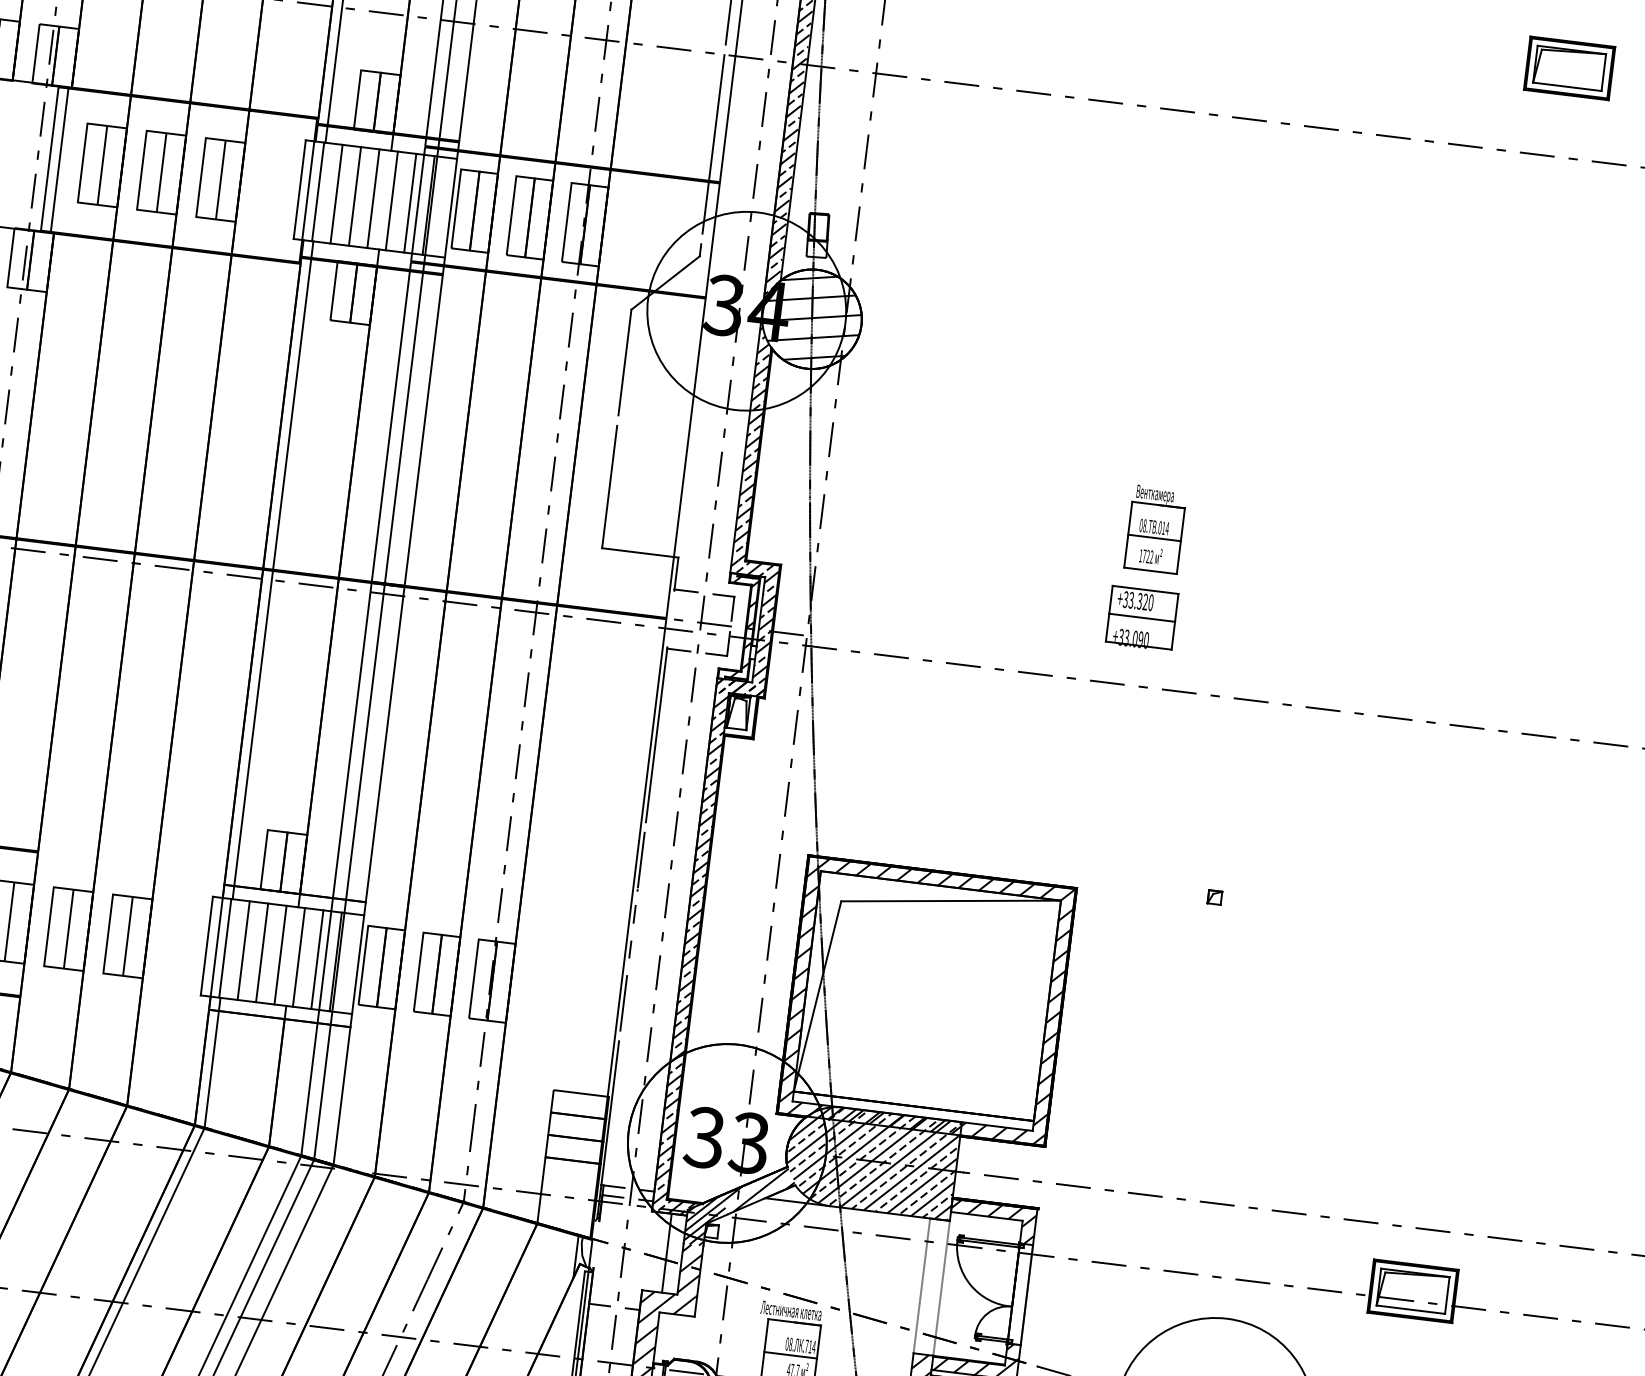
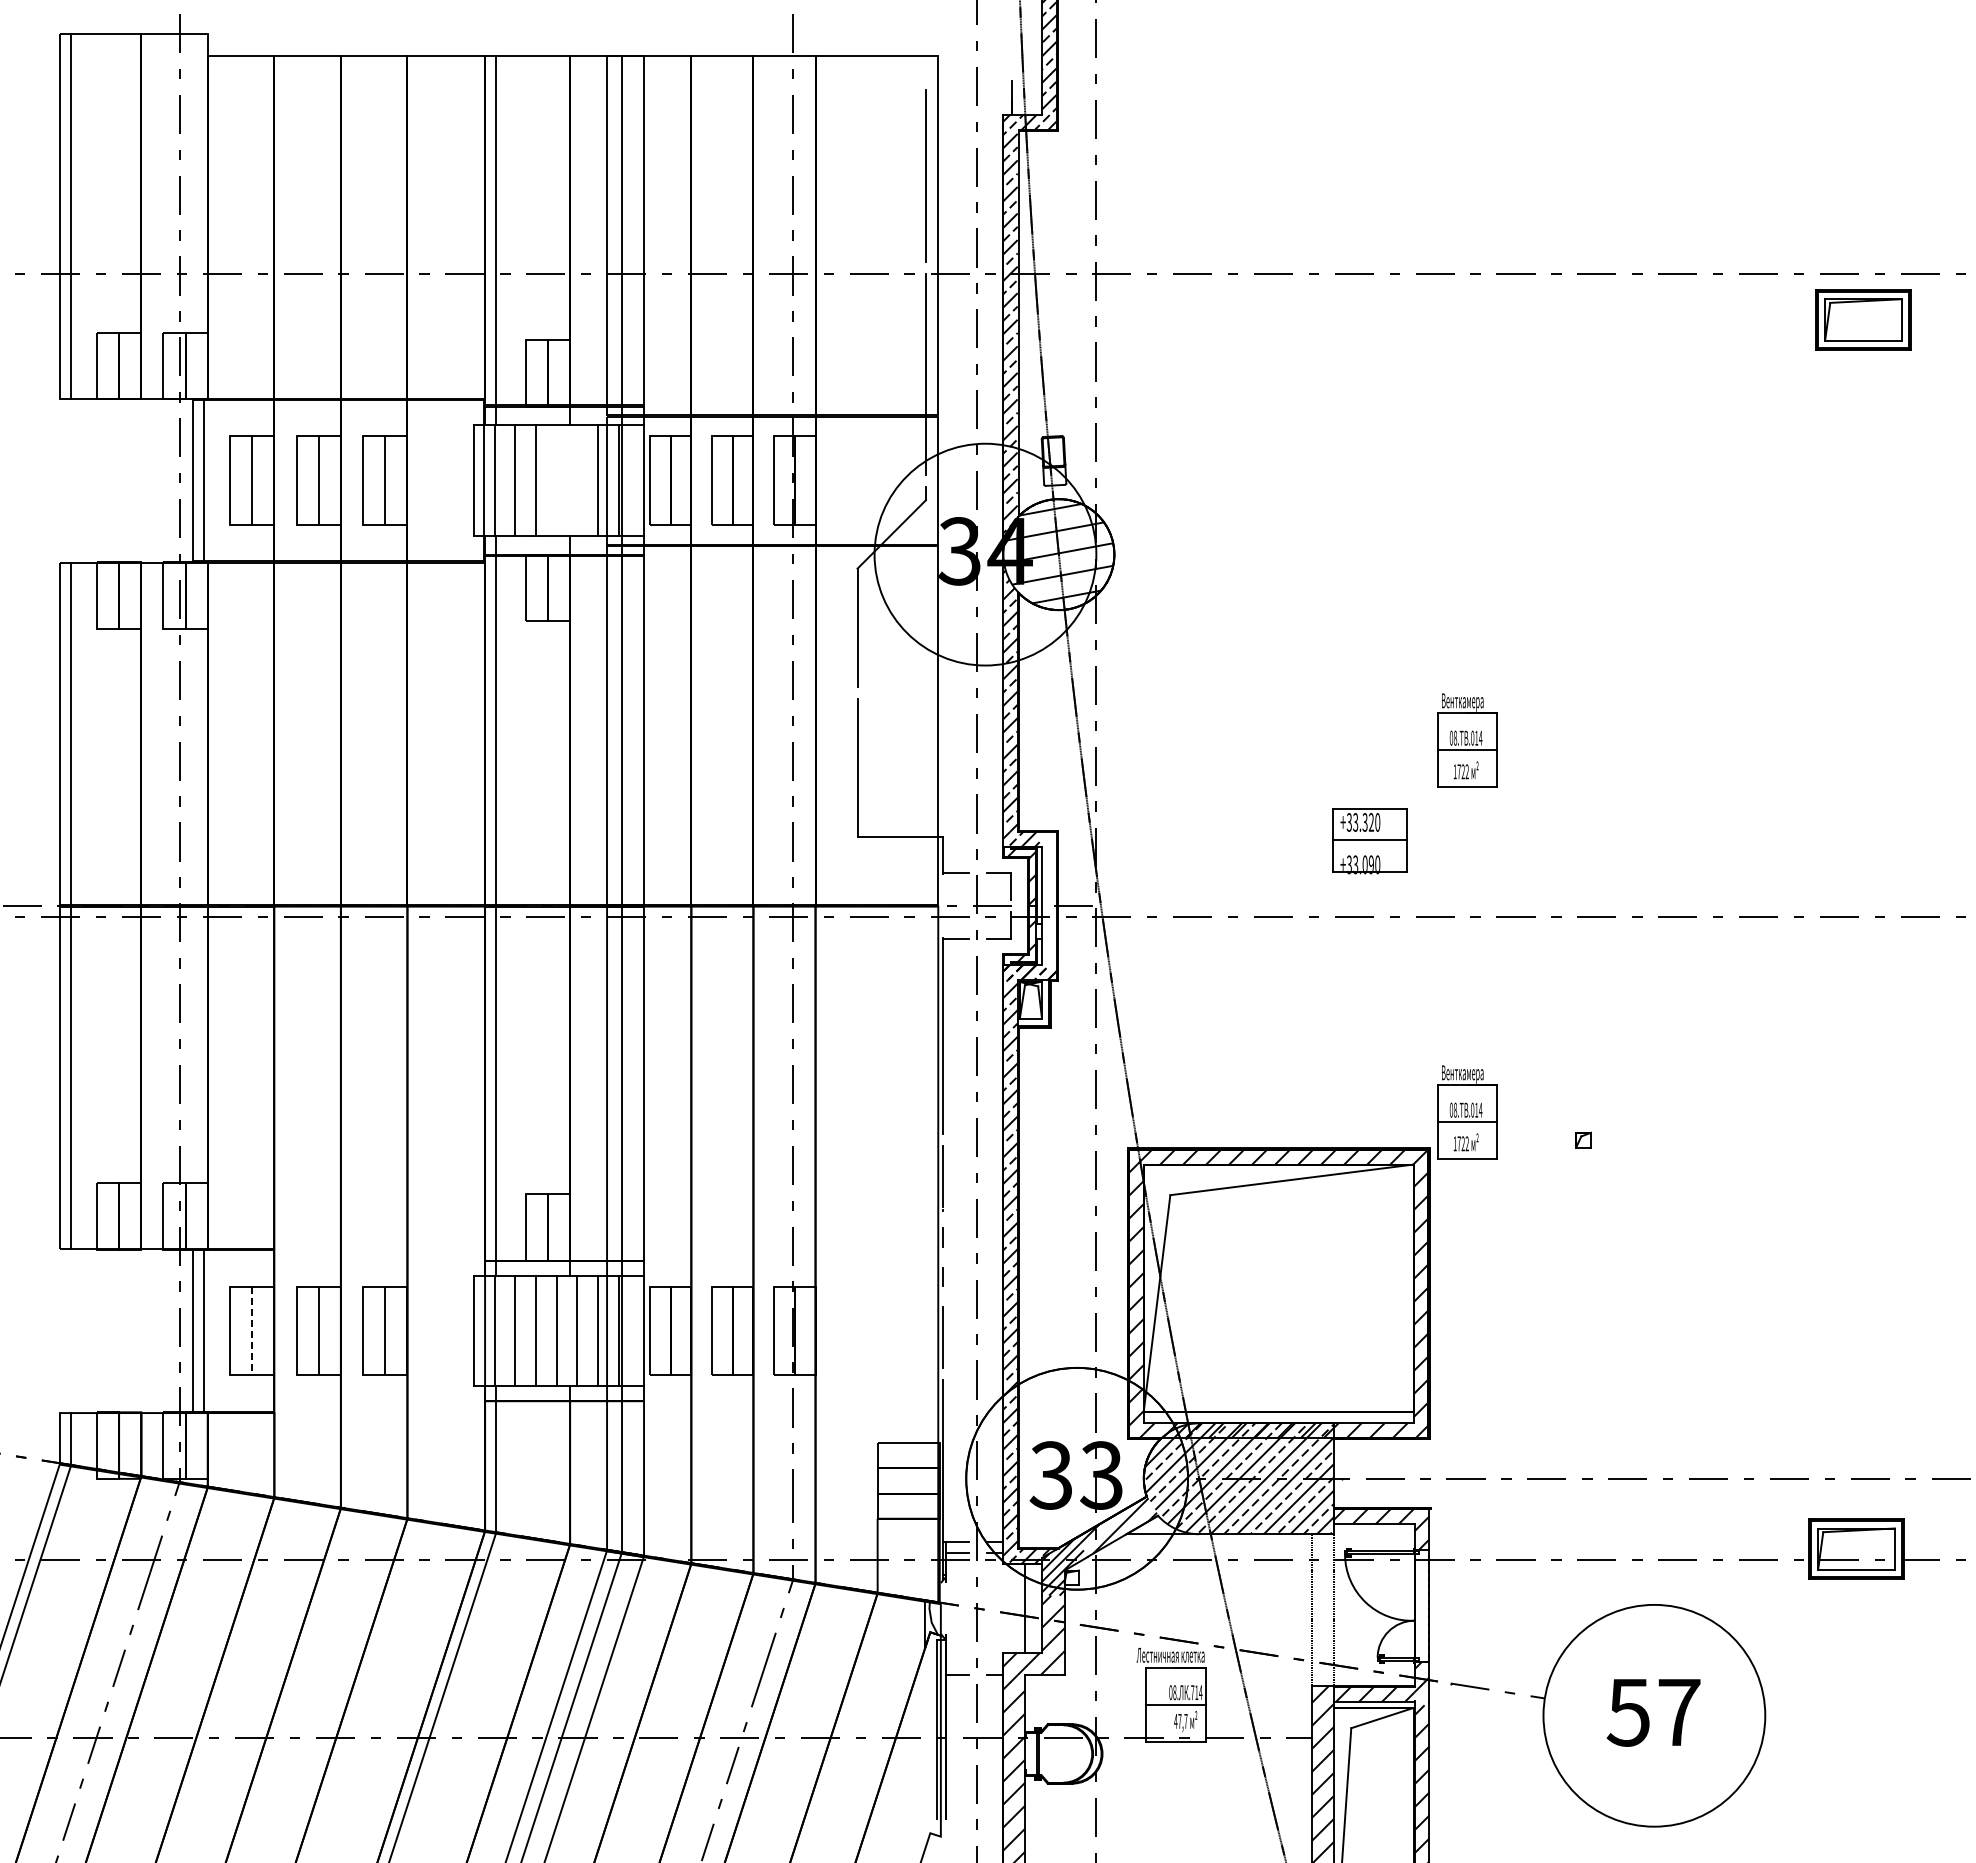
part: (1569, 68) -> (1863, 319), moved
line: (373, 198) -> (556, 480), removed
line: (391, 200) -> (577, 480), removed
part: (1141, 618) -> (1369, 841), moved
hatch: (766, 624) -> (1049, 898), removed
part: (1114, 860) -> (1467, 1112), added
line: (9, 922) -> (252, 1331), solid -> dashed

